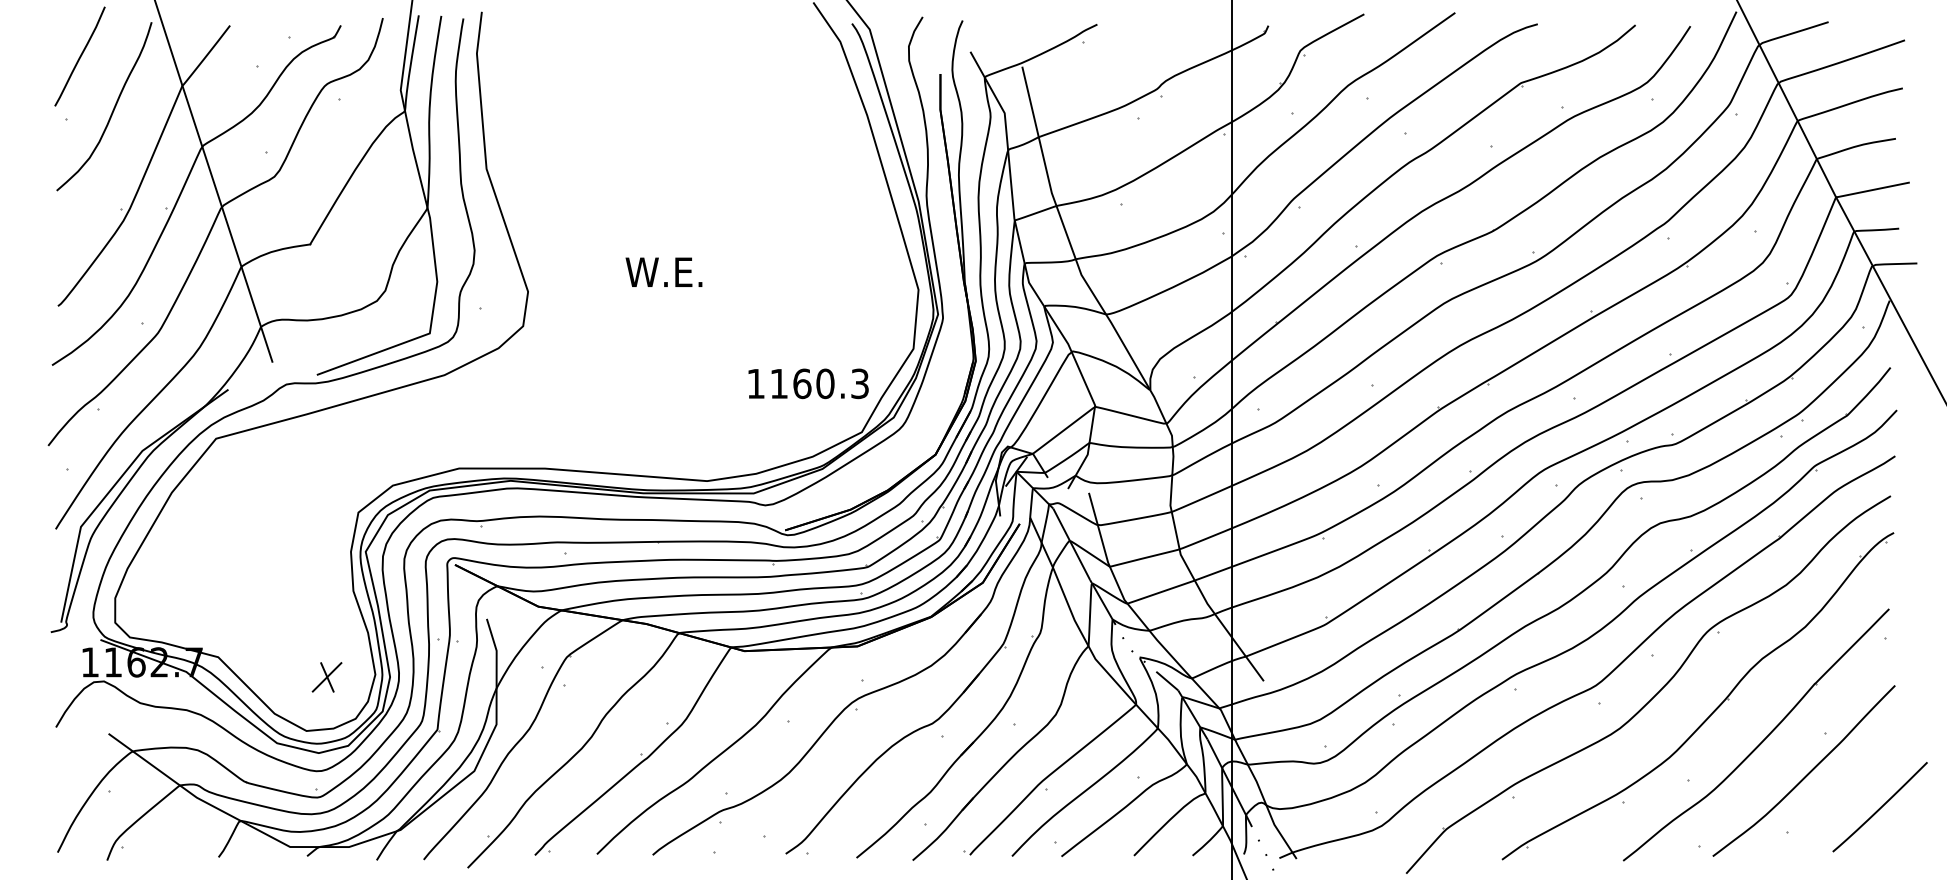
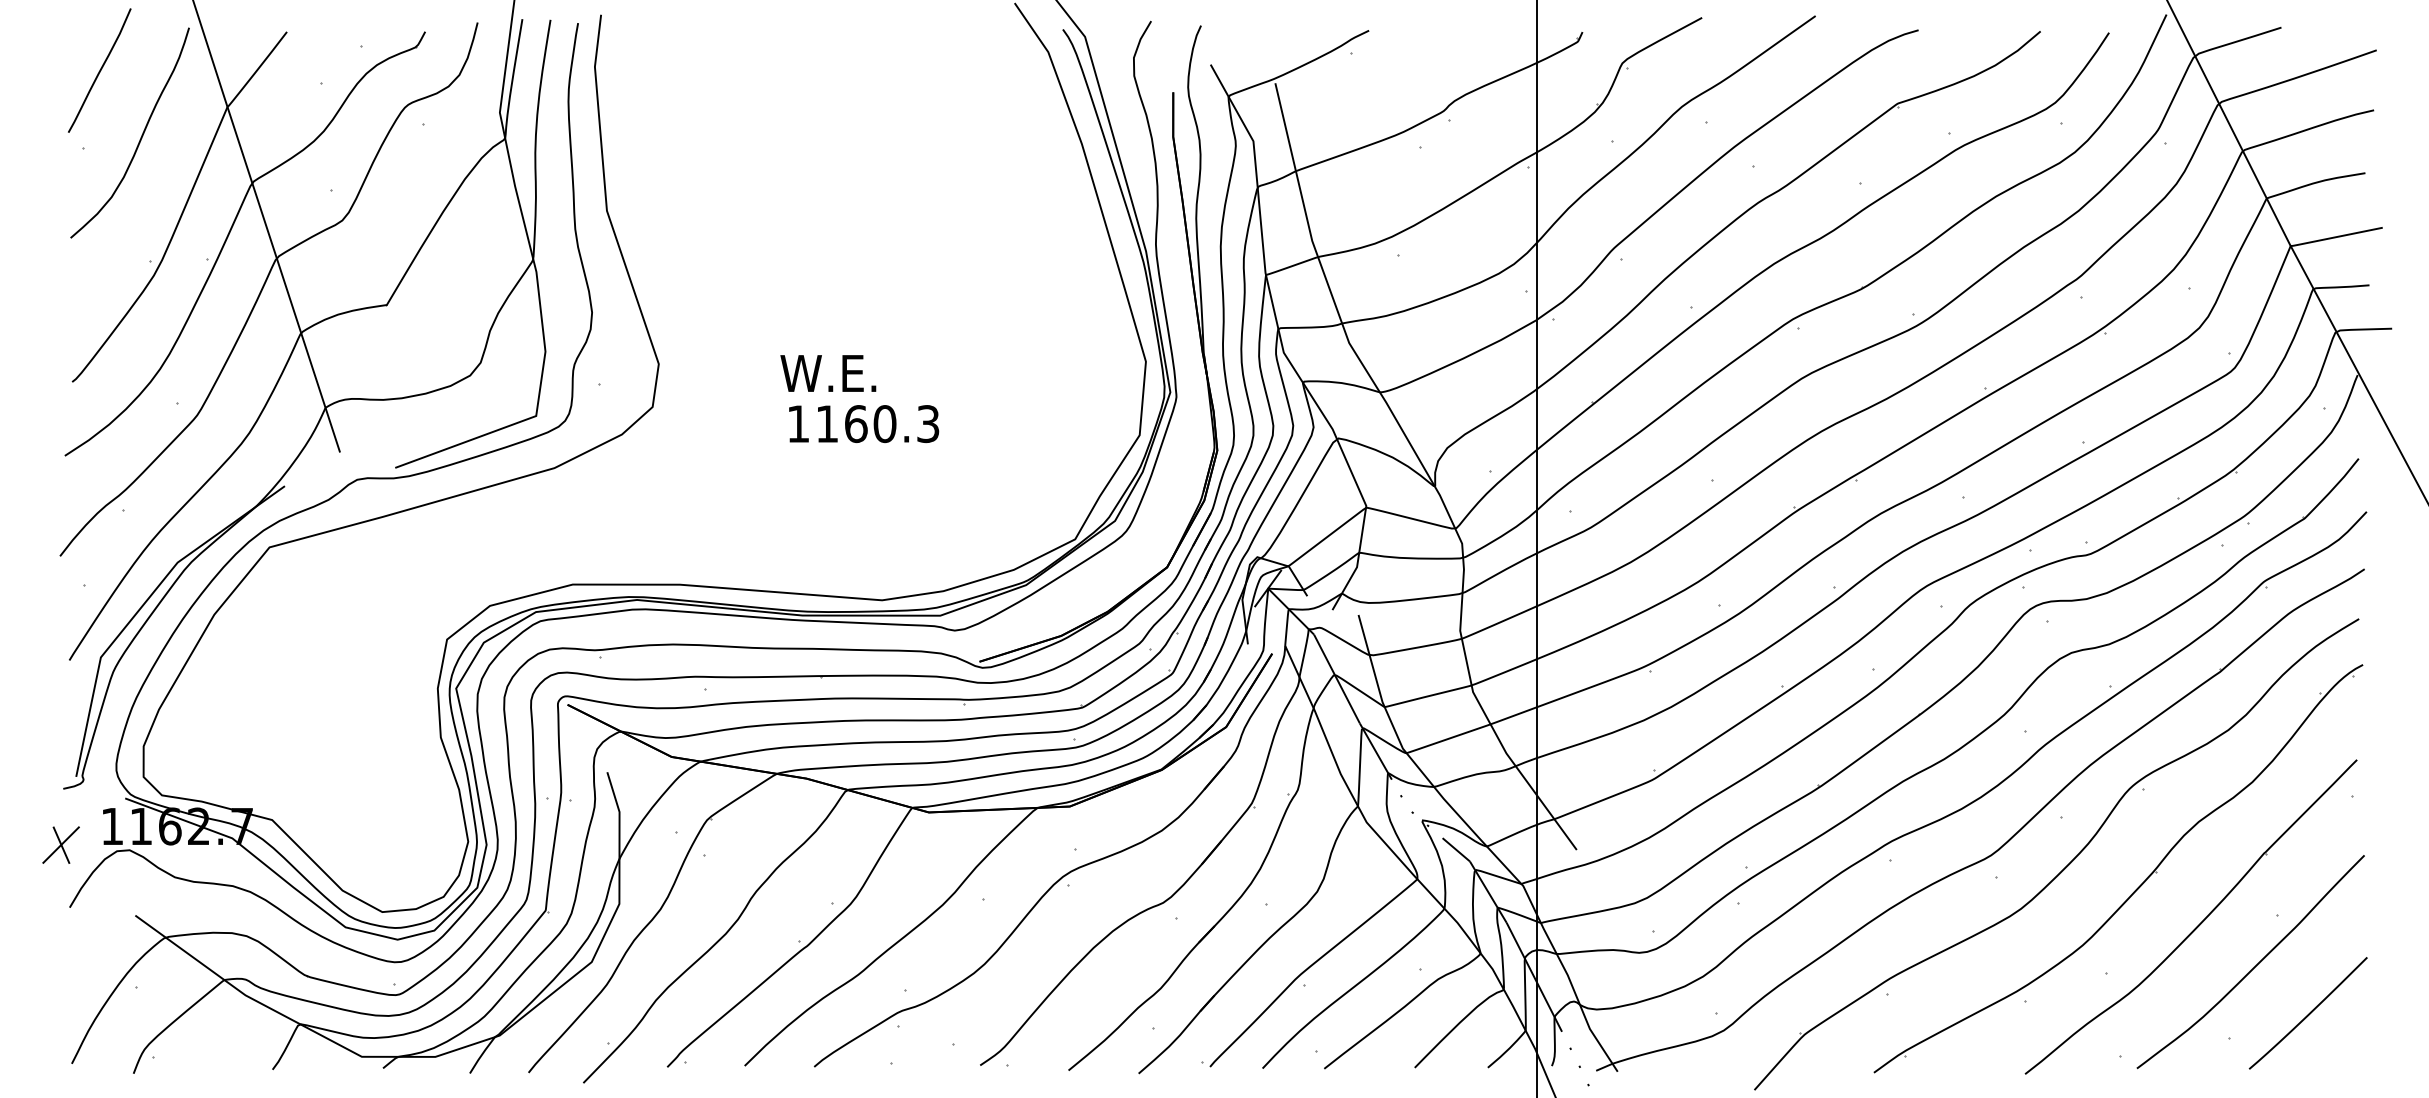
text: (663, 271) -> (827, 372), moved
text: (808, 383) -> (863, 423), moved
part: (326, 677) -> (60, 845), moved
curve: (1879, 807) -> (2307, 1013), moved

